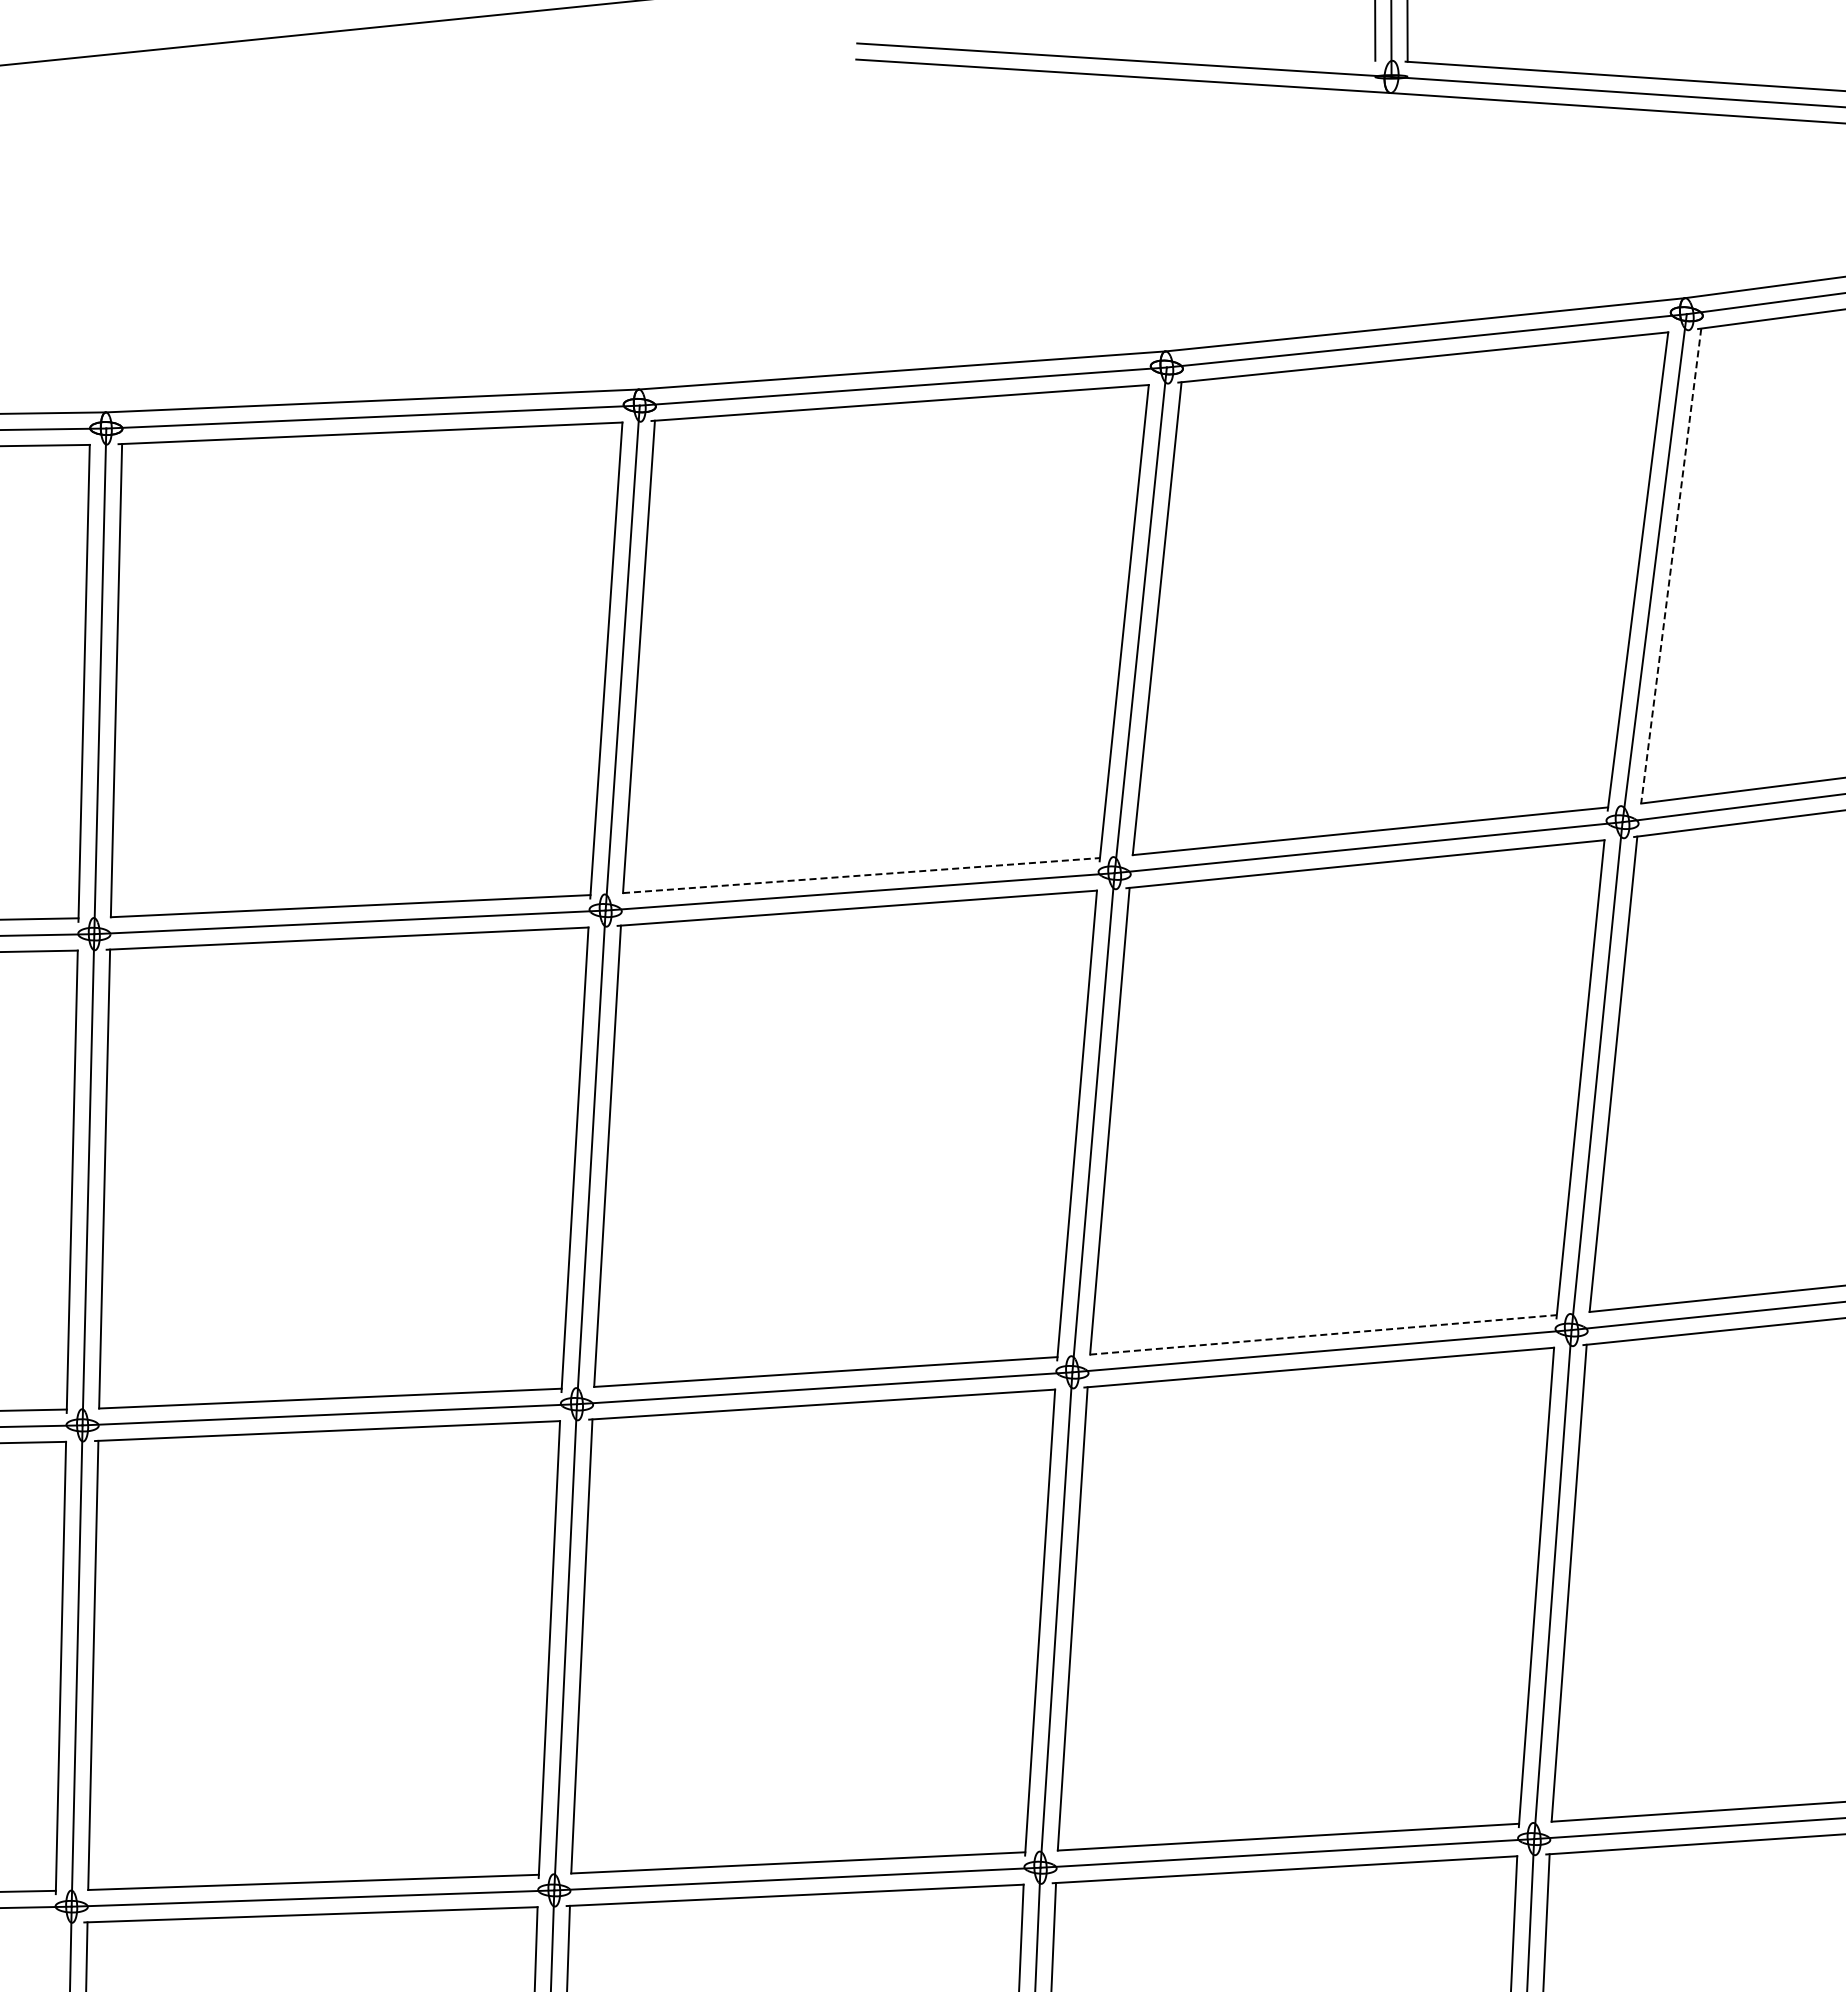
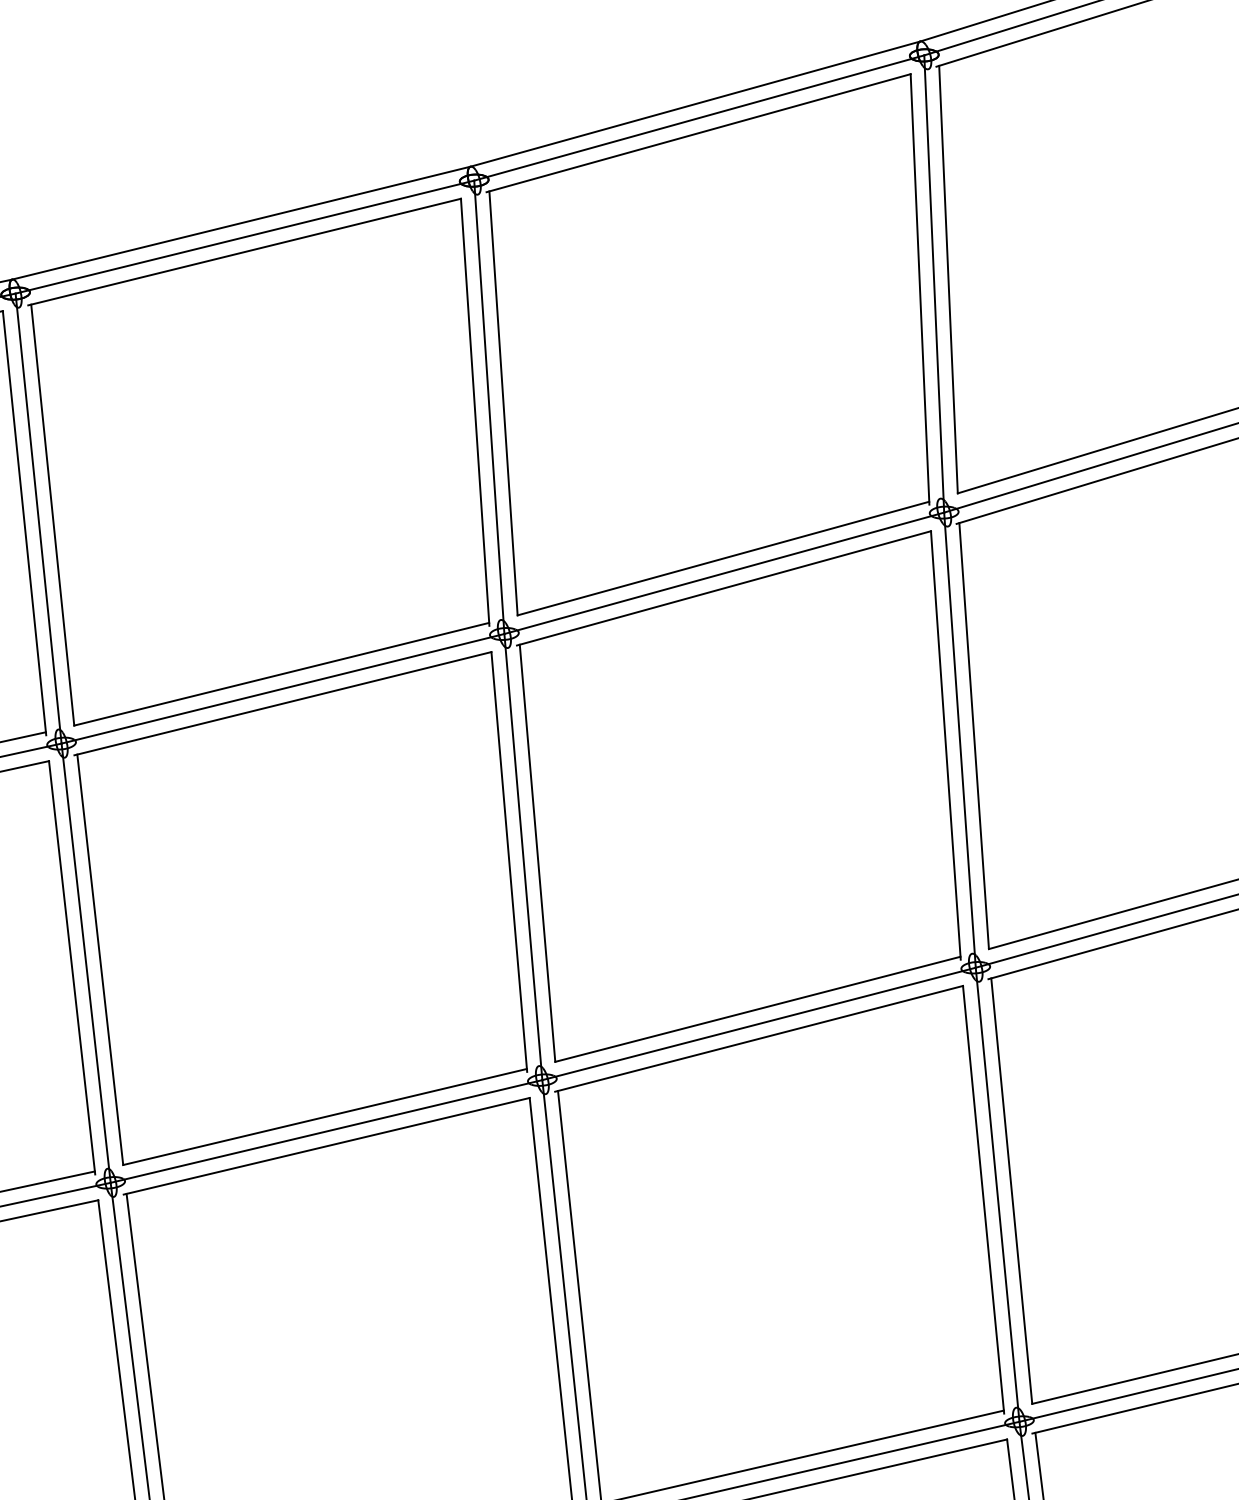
line: (1671, 566) -> (948, 279), dashed -> solid
line: (862, 875) -> (282, 674), dashed -> solid
line: (1323, 1334) -> (757, 1008), dashed -> solid

